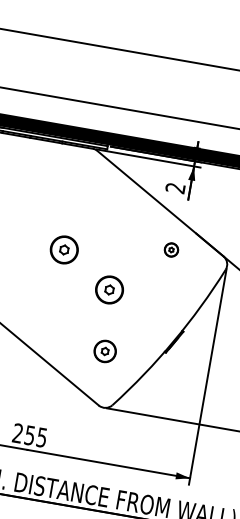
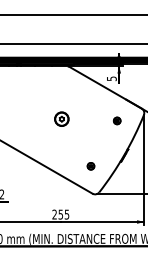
text: (174, 187) -> (111, 78), 2 -> 5
part: (172, 249) -> (117, 120), moved
part: (109, 288) -> (87, 134), removed
part: (104, 351) -> (90, 166), size x0.62

